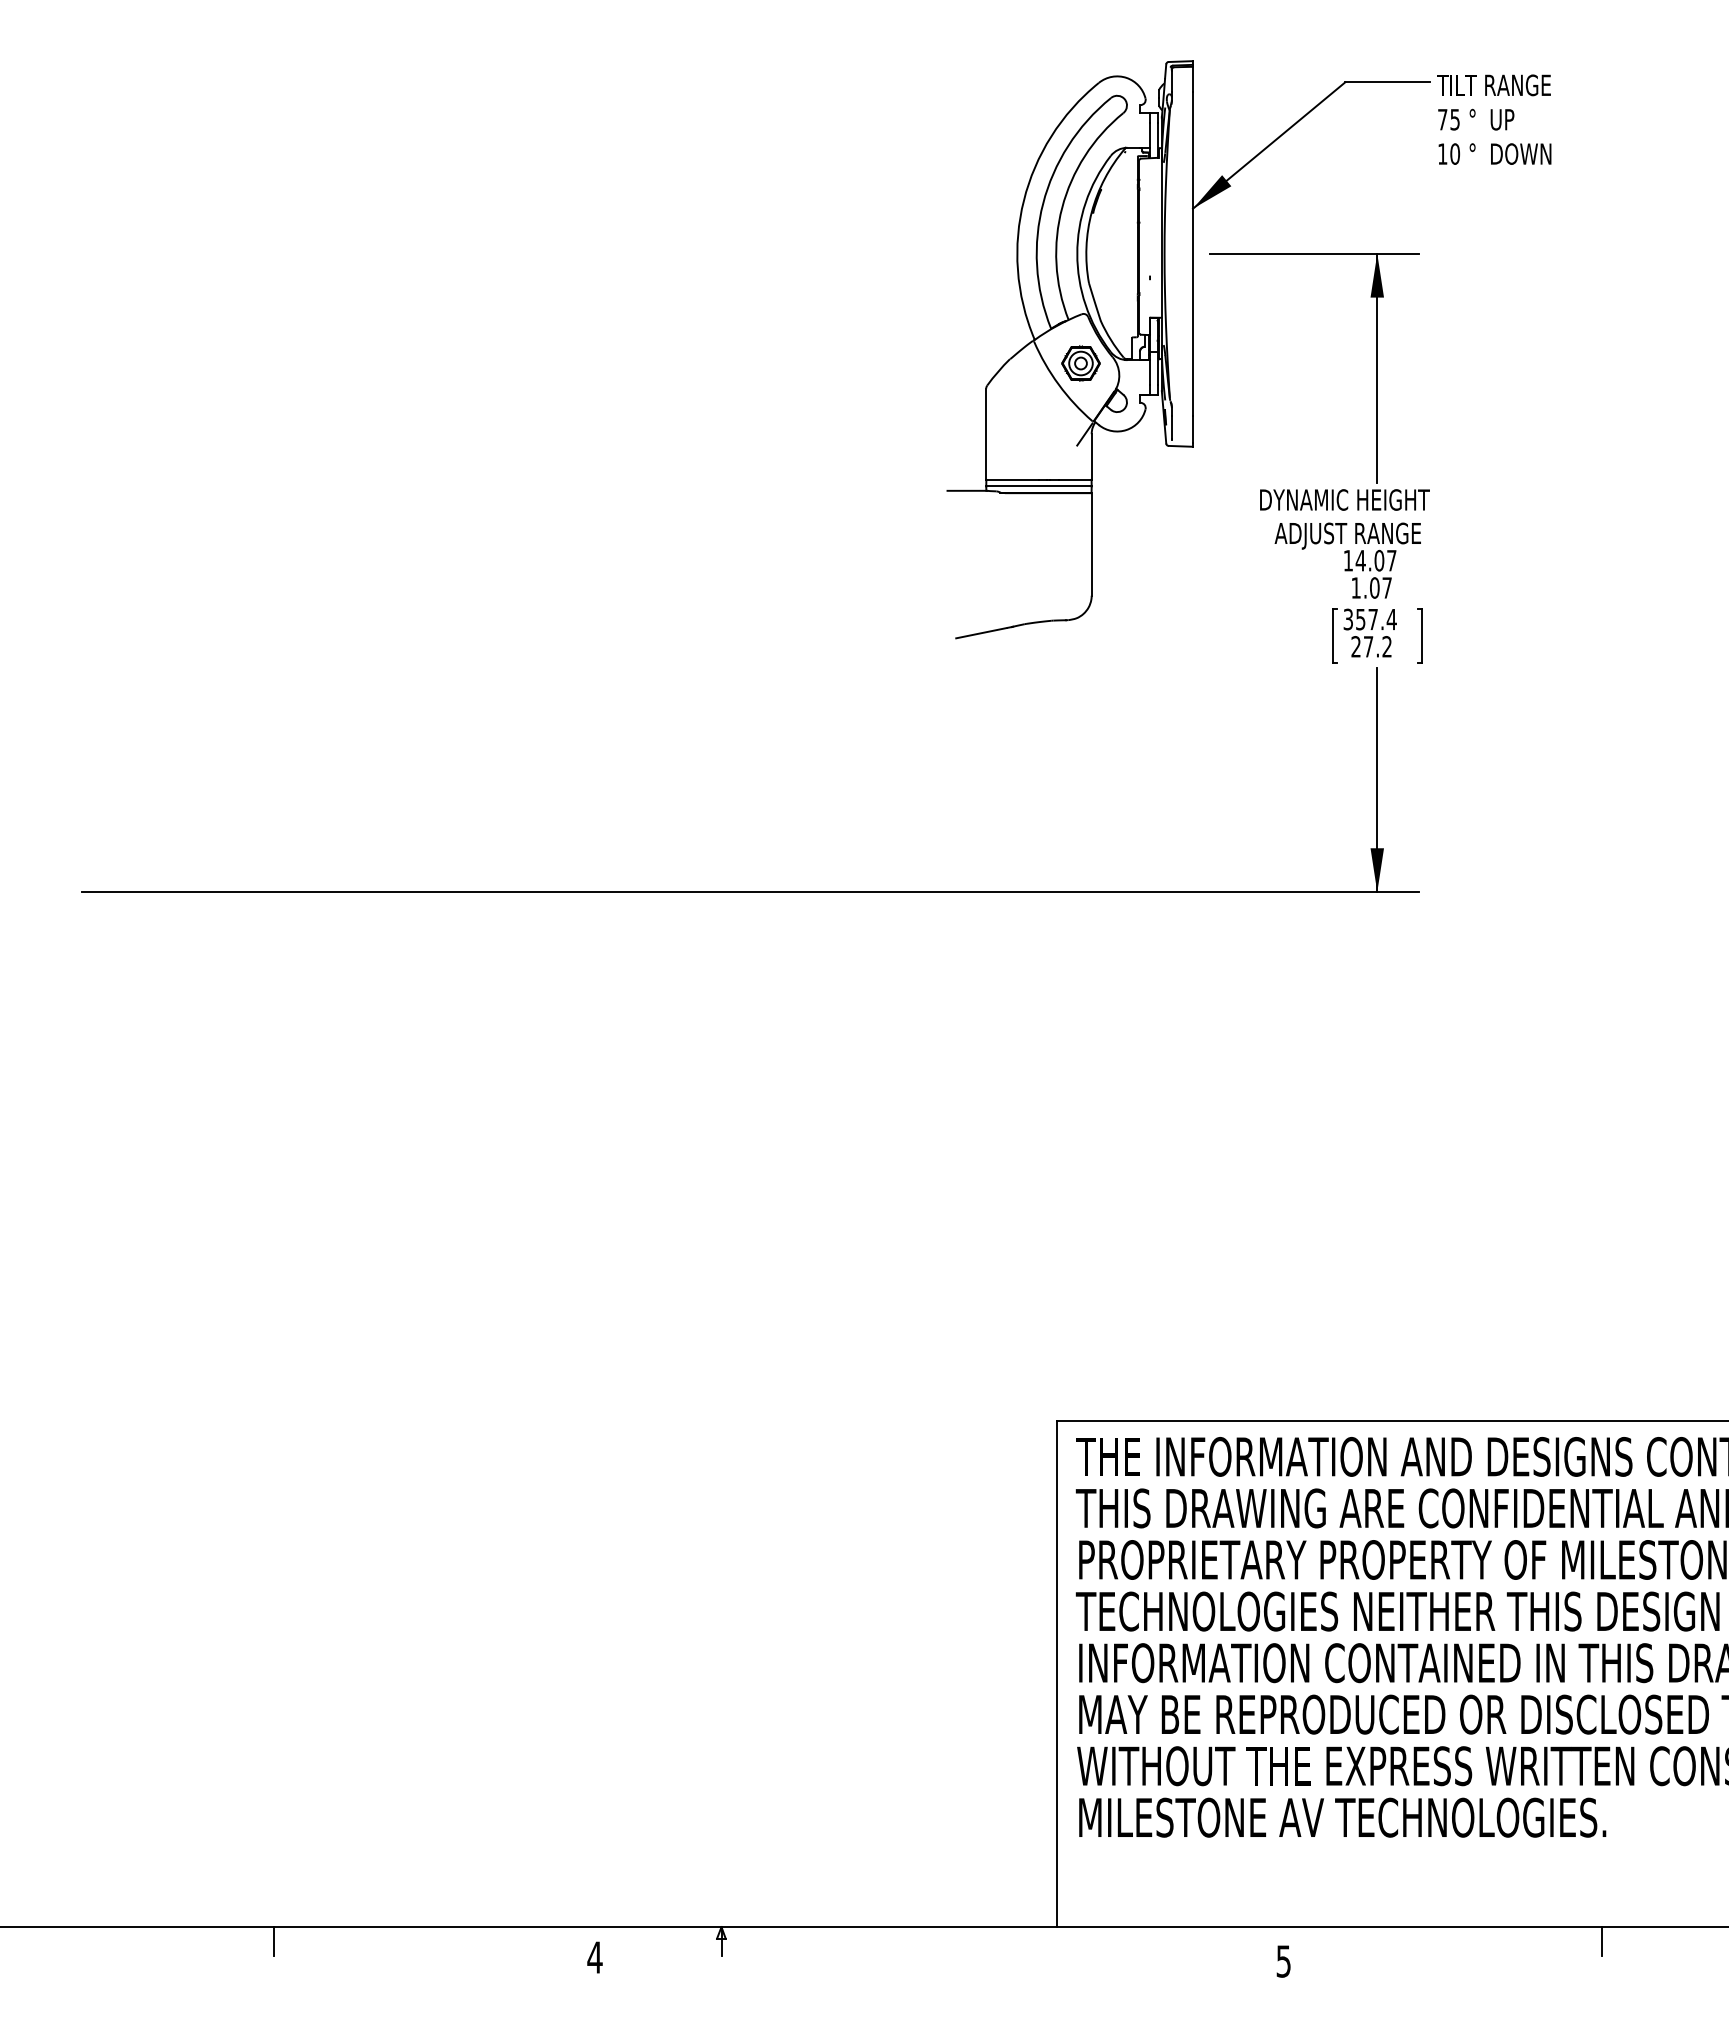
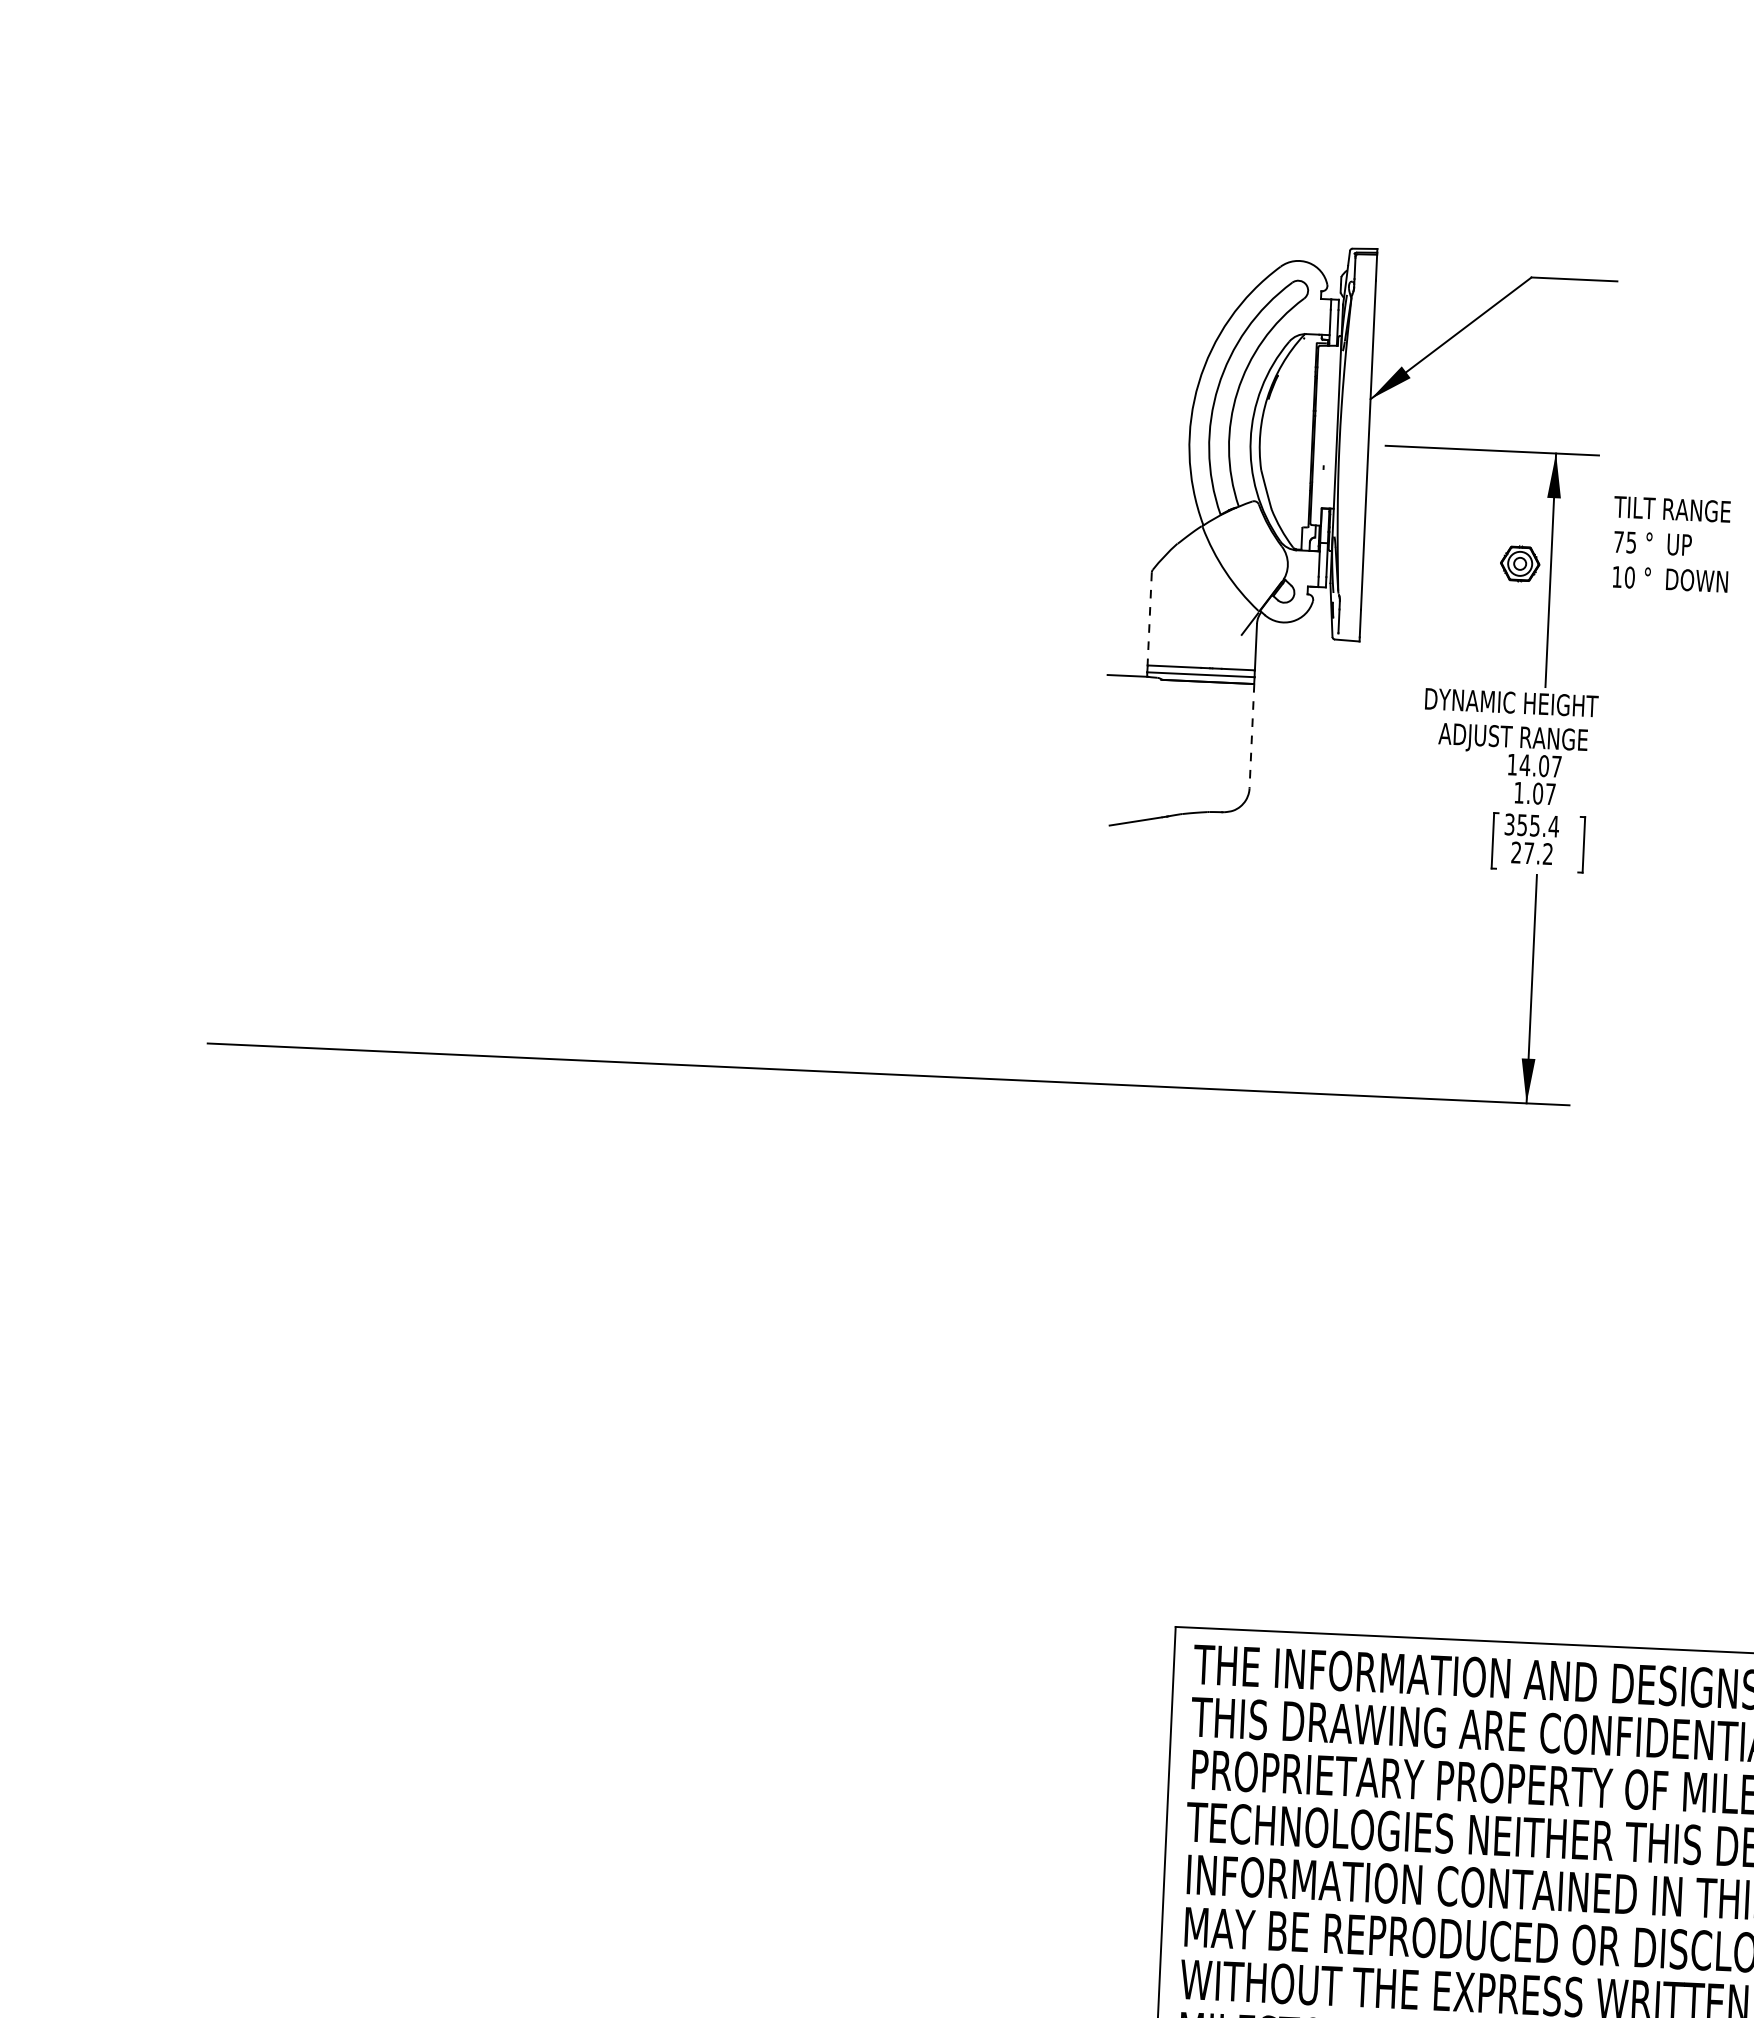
text: (1494, 119) -> (1671, 544), moved
part: (1080, 363) -> (1519, 563), moved
line: (986, 434) -> (1149, 619), solid -> dashed
line: (1091, 544) -> (1251, 736), solid -> dashed
text: (1372, 619) -> (1534, 825), 357.4 -> 355.4

